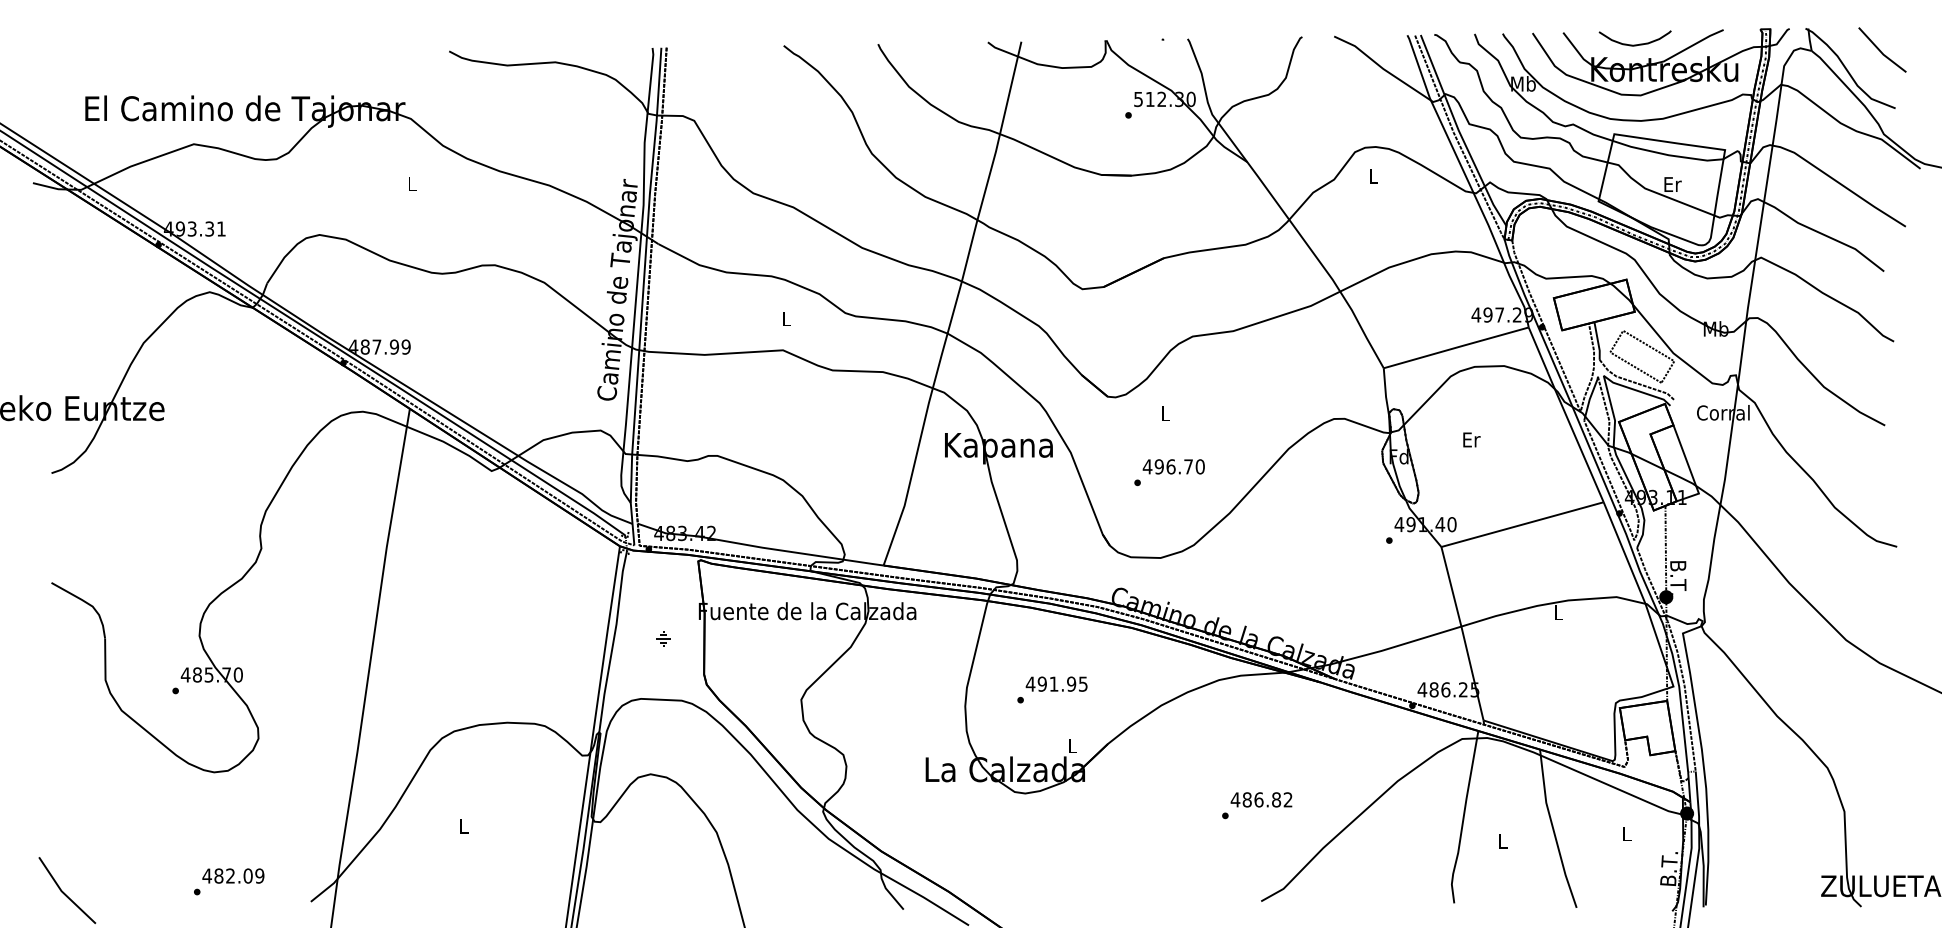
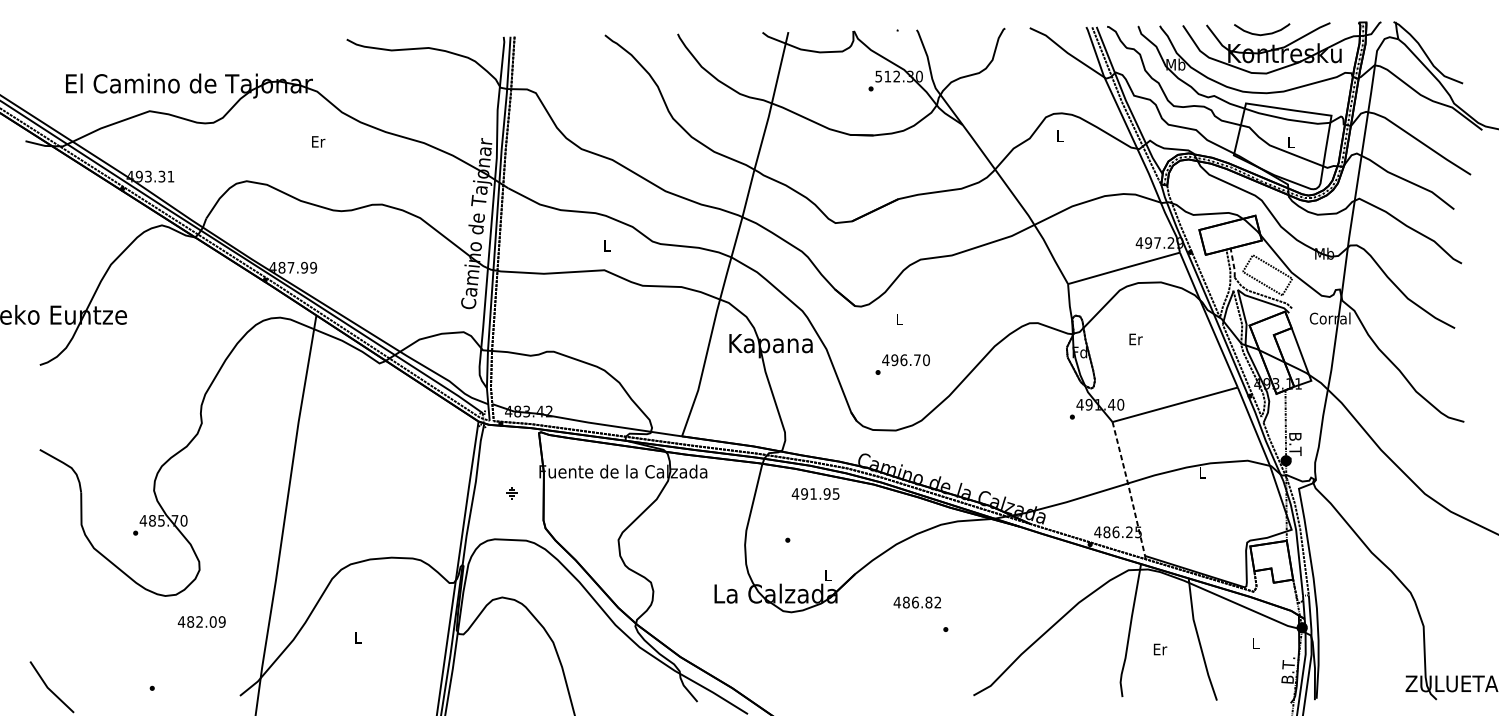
line: (1880, 49) -> (1451, 38), removed
text: (412, 183) -> (318, 141), L -> Er
text: (1672, 184) -> (1290, 142), Er -> L
line: (1597, 341) -> (1233, 263), solid -> dashed
line: (1463, 633) -> (1129, 488), solid -> dashed
text: (1056, 683) -> (815, 493), moved
text: (1261, 799) -> (917, 602), moved
text: (1503, 841) -> (1160, 649), L -> Er
text: (233, 875) -> (201, 621), moved

